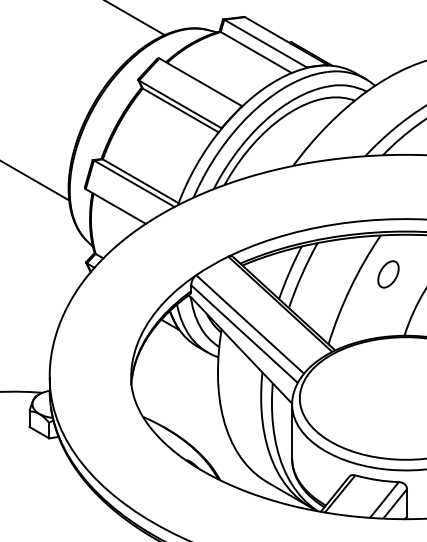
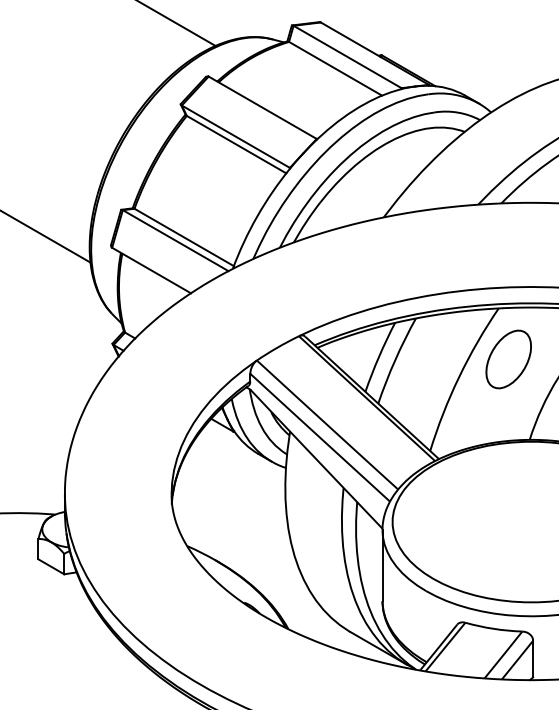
part: (388, 274) -> (508, 359), size x1.67

